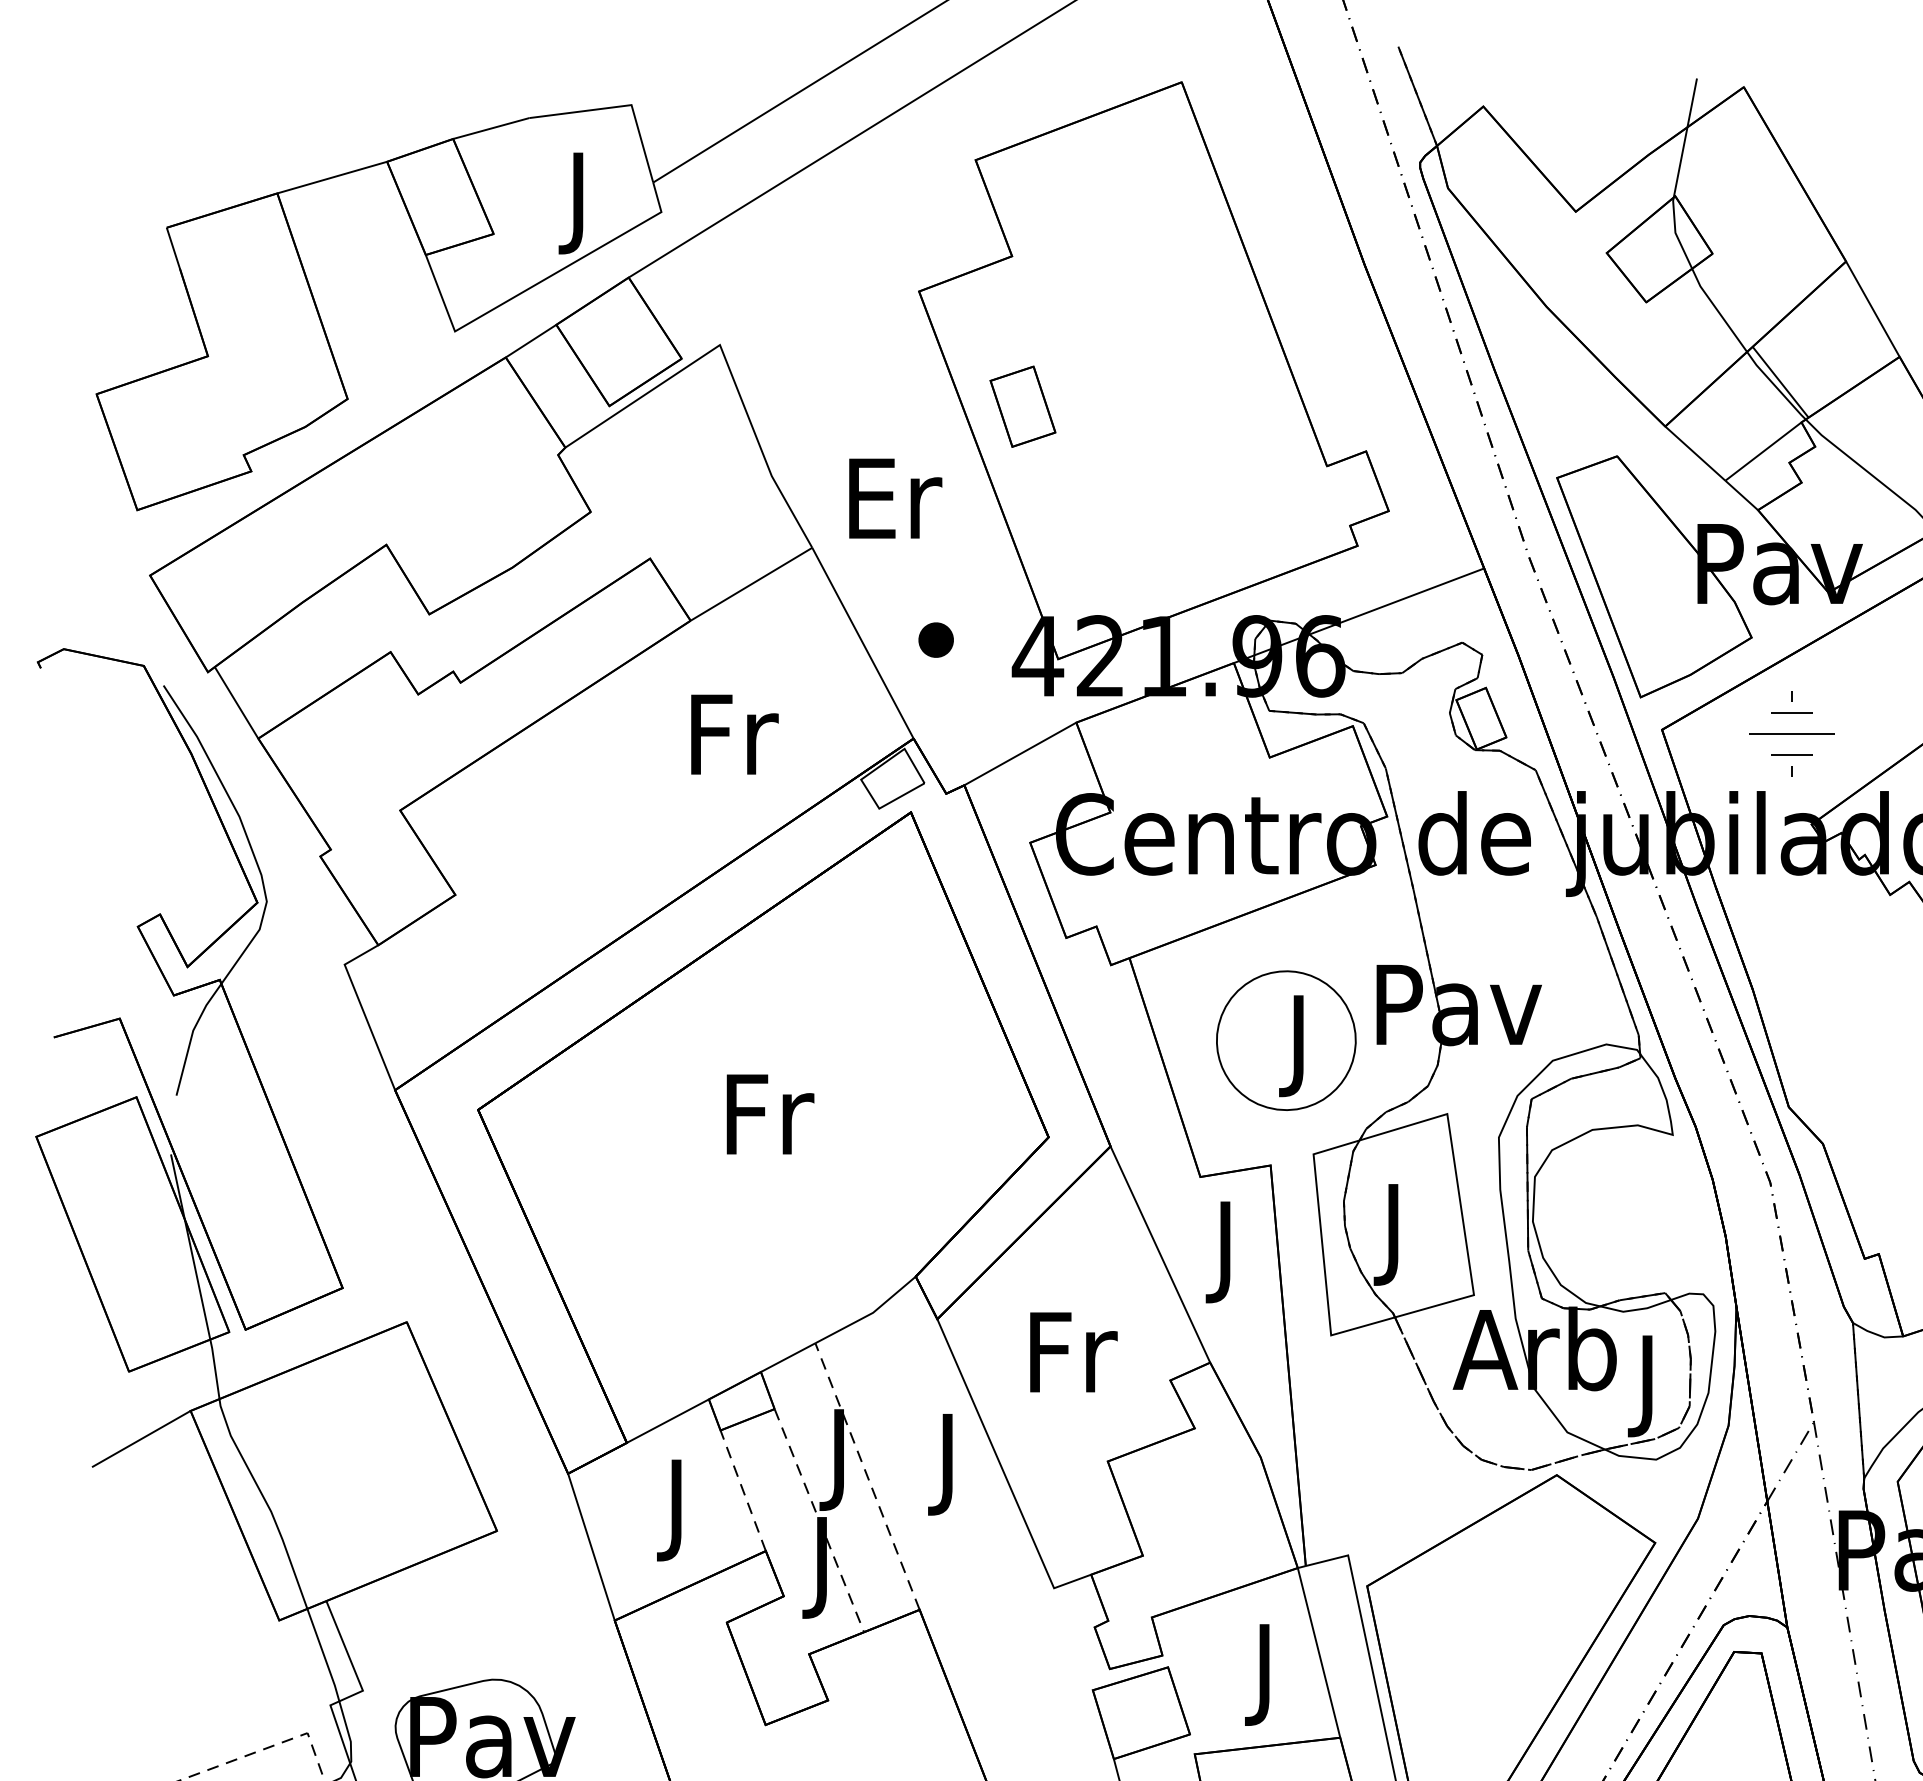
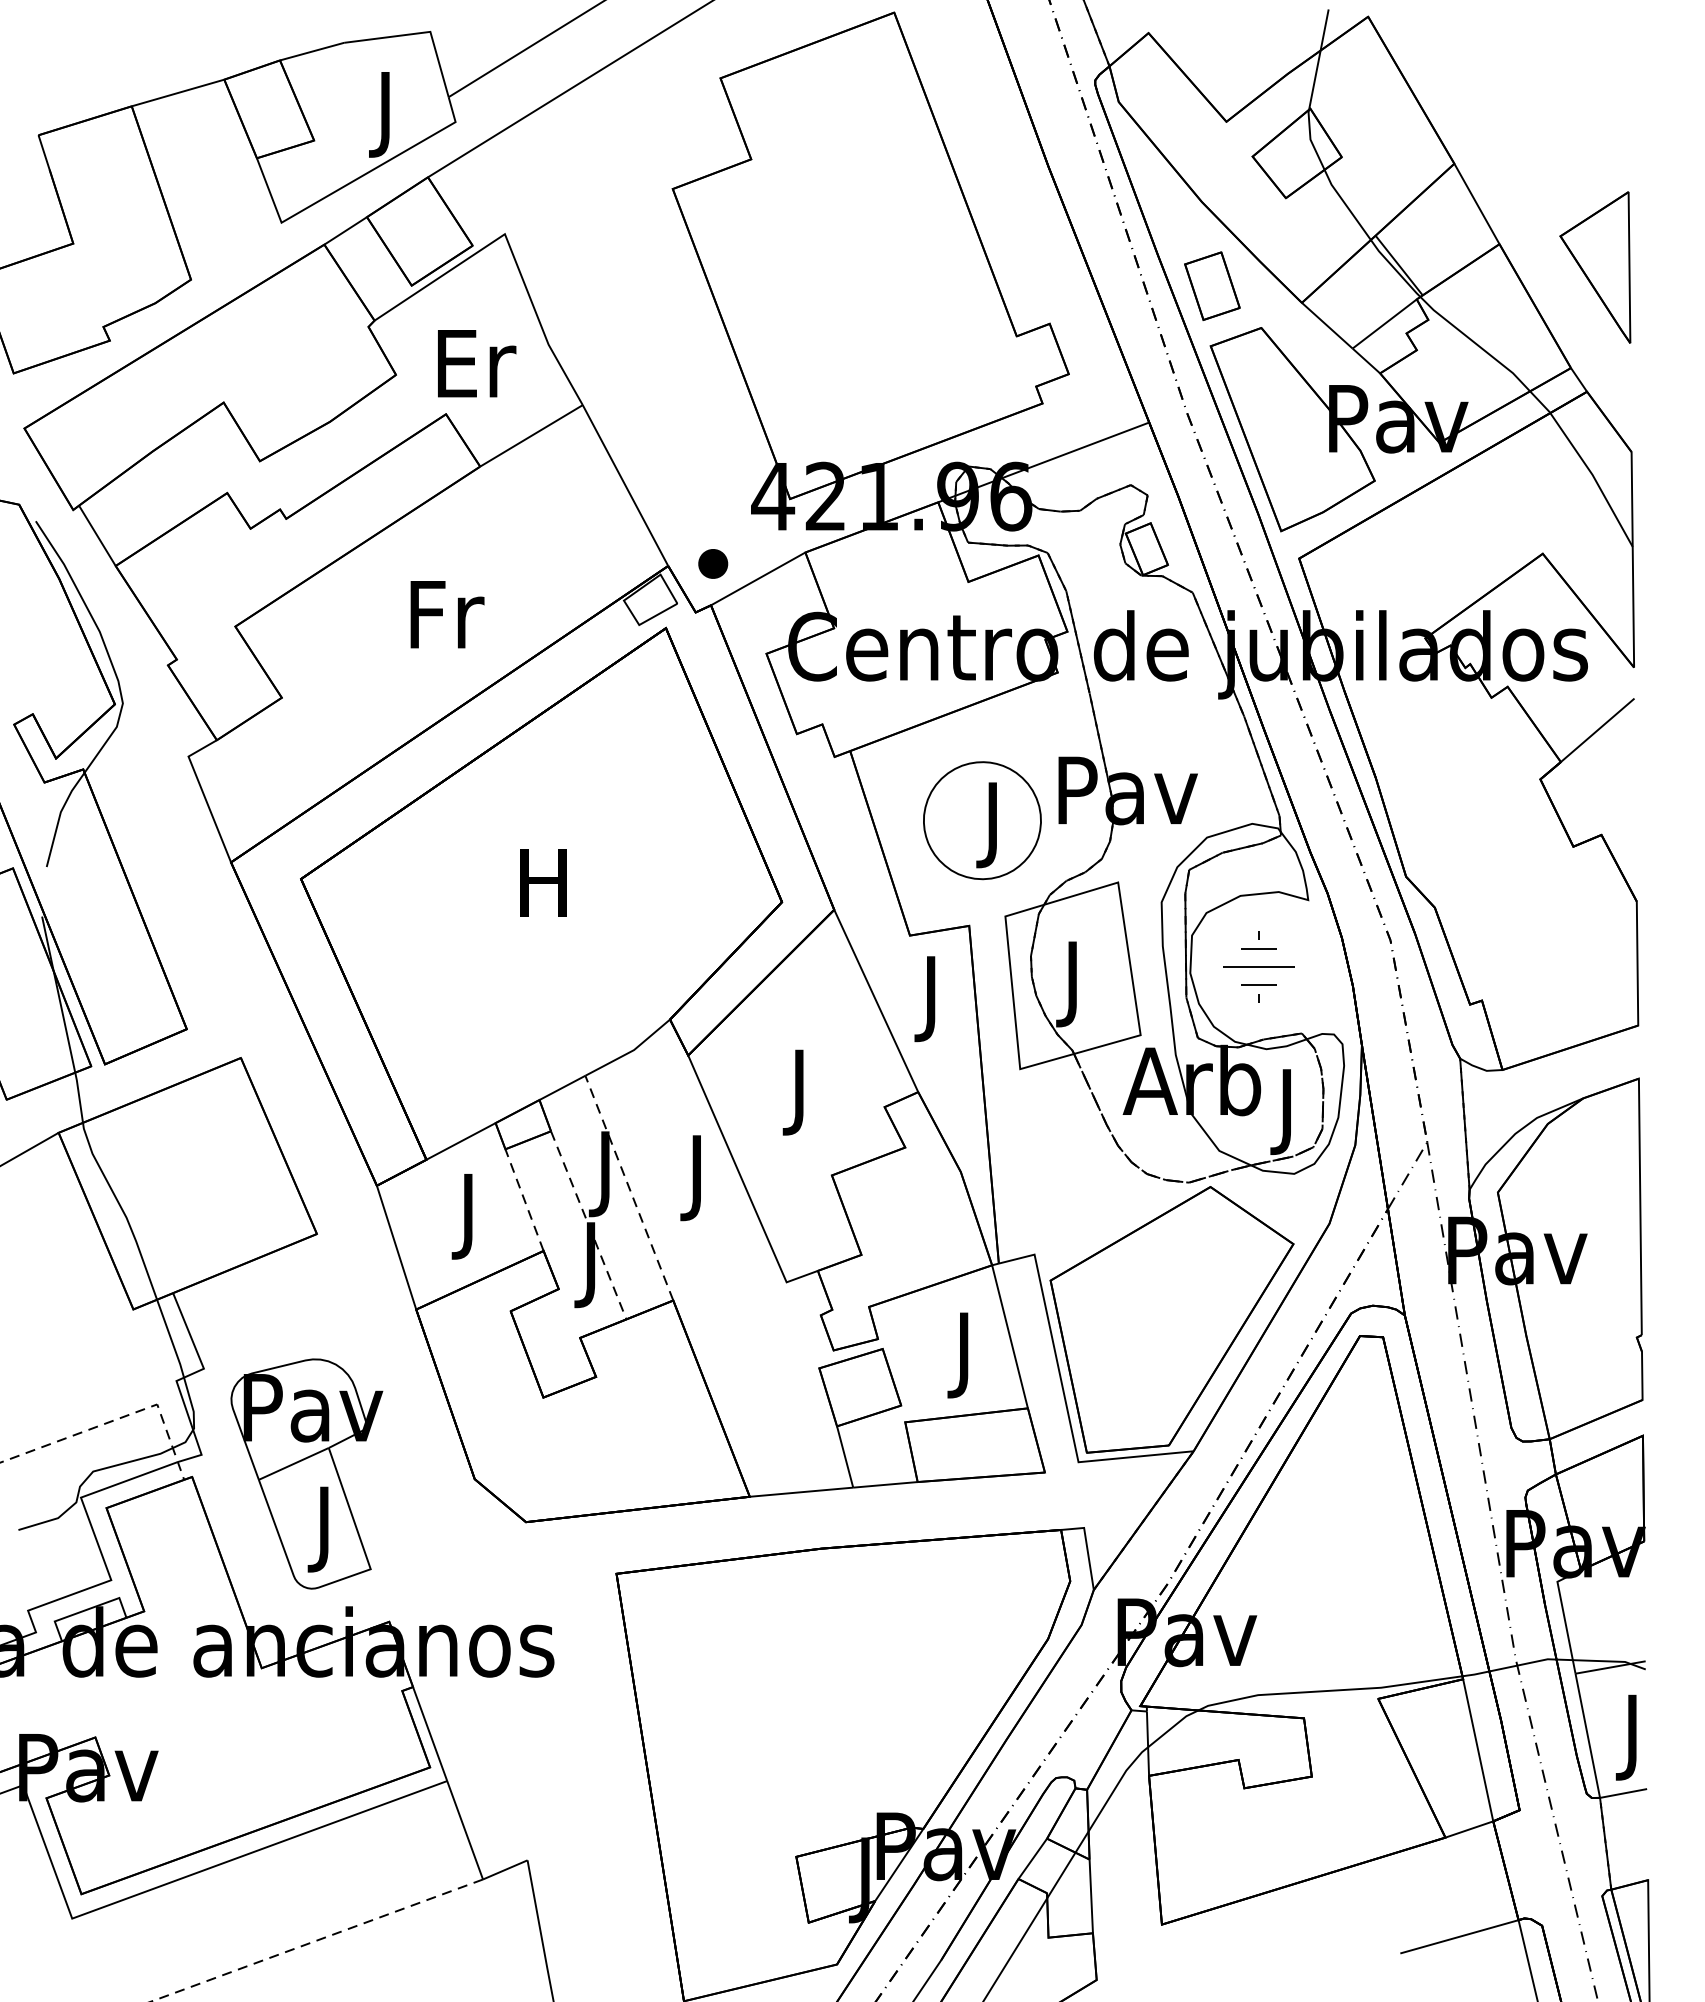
part: (1023, 405) -> (1212, 285), moved
text: (896, 498) -> (477, 363), moved
part: (936, 639) -> (713, 563), moved
part: (1791, 733) -> (1258, 966), moved
text: (734, 734) -> (447, 614), moved
text: (770, 1114) -> (547, 882), Fr -> H
text: (1074, 1363) -> (803, 1092), Fr -> J

